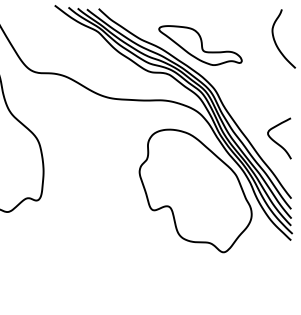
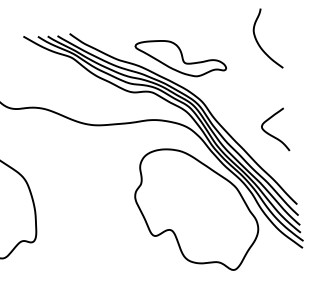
curve: (276, 141) -> (271, 134), moved

